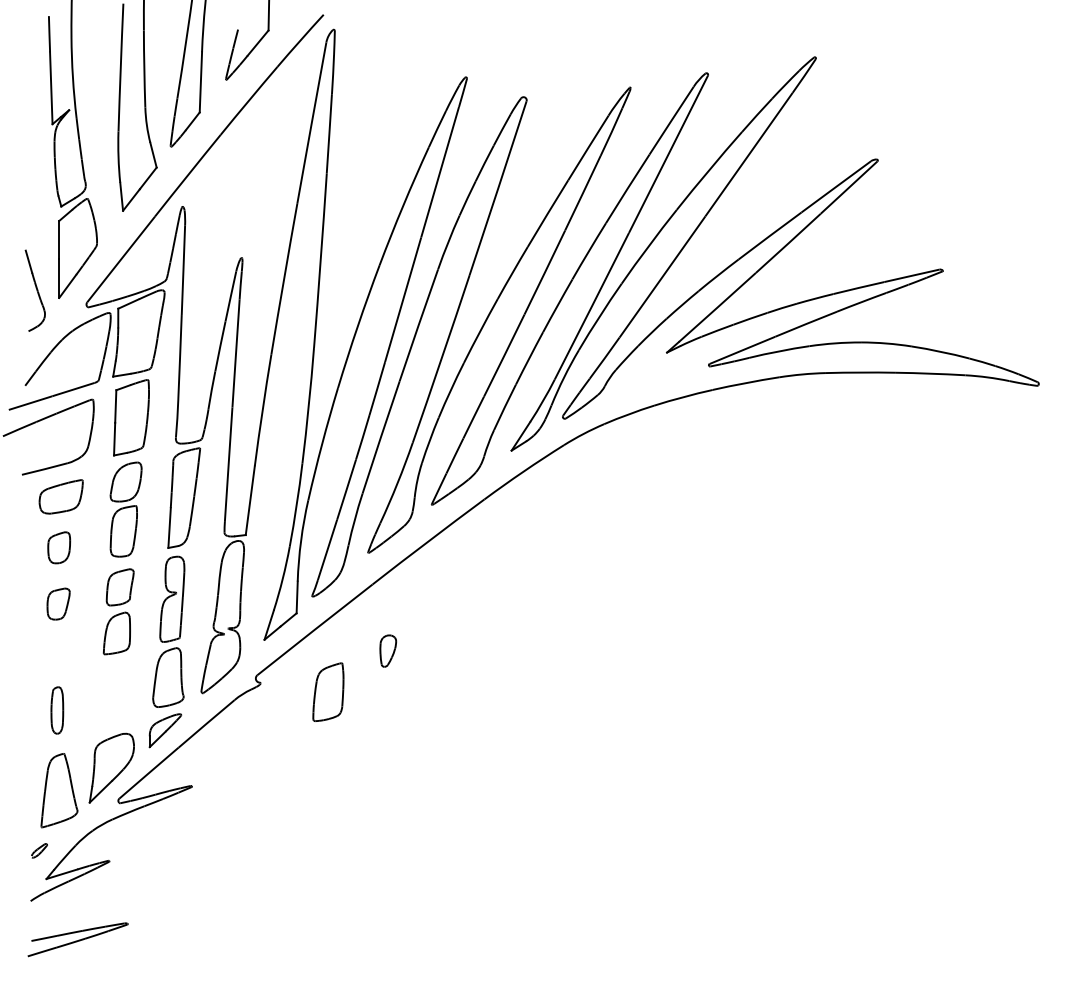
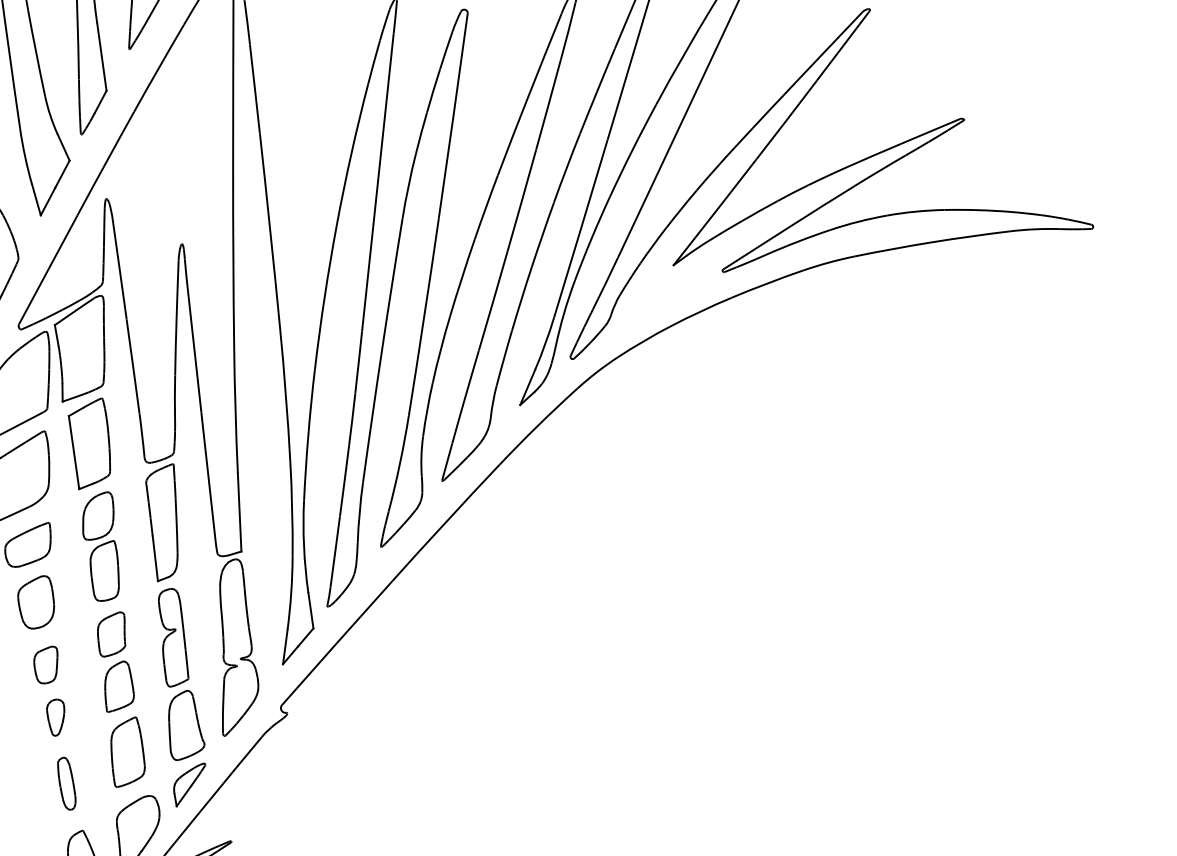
part: (58, 547) -> (35, 602), size x1.43
part: (388, 650) -> (57, 716), moved
part: (328, 691) -> (126, 751), moved

